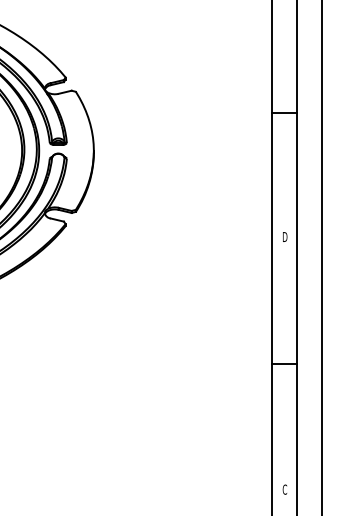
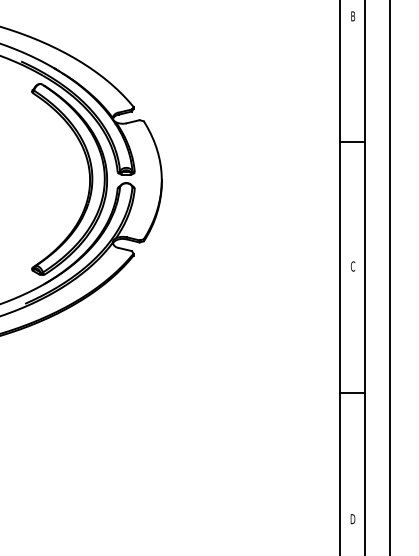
text: (284, 237) -> (352, 266), D -> C
text: (284, 490) -> (352, 519), C -> D

